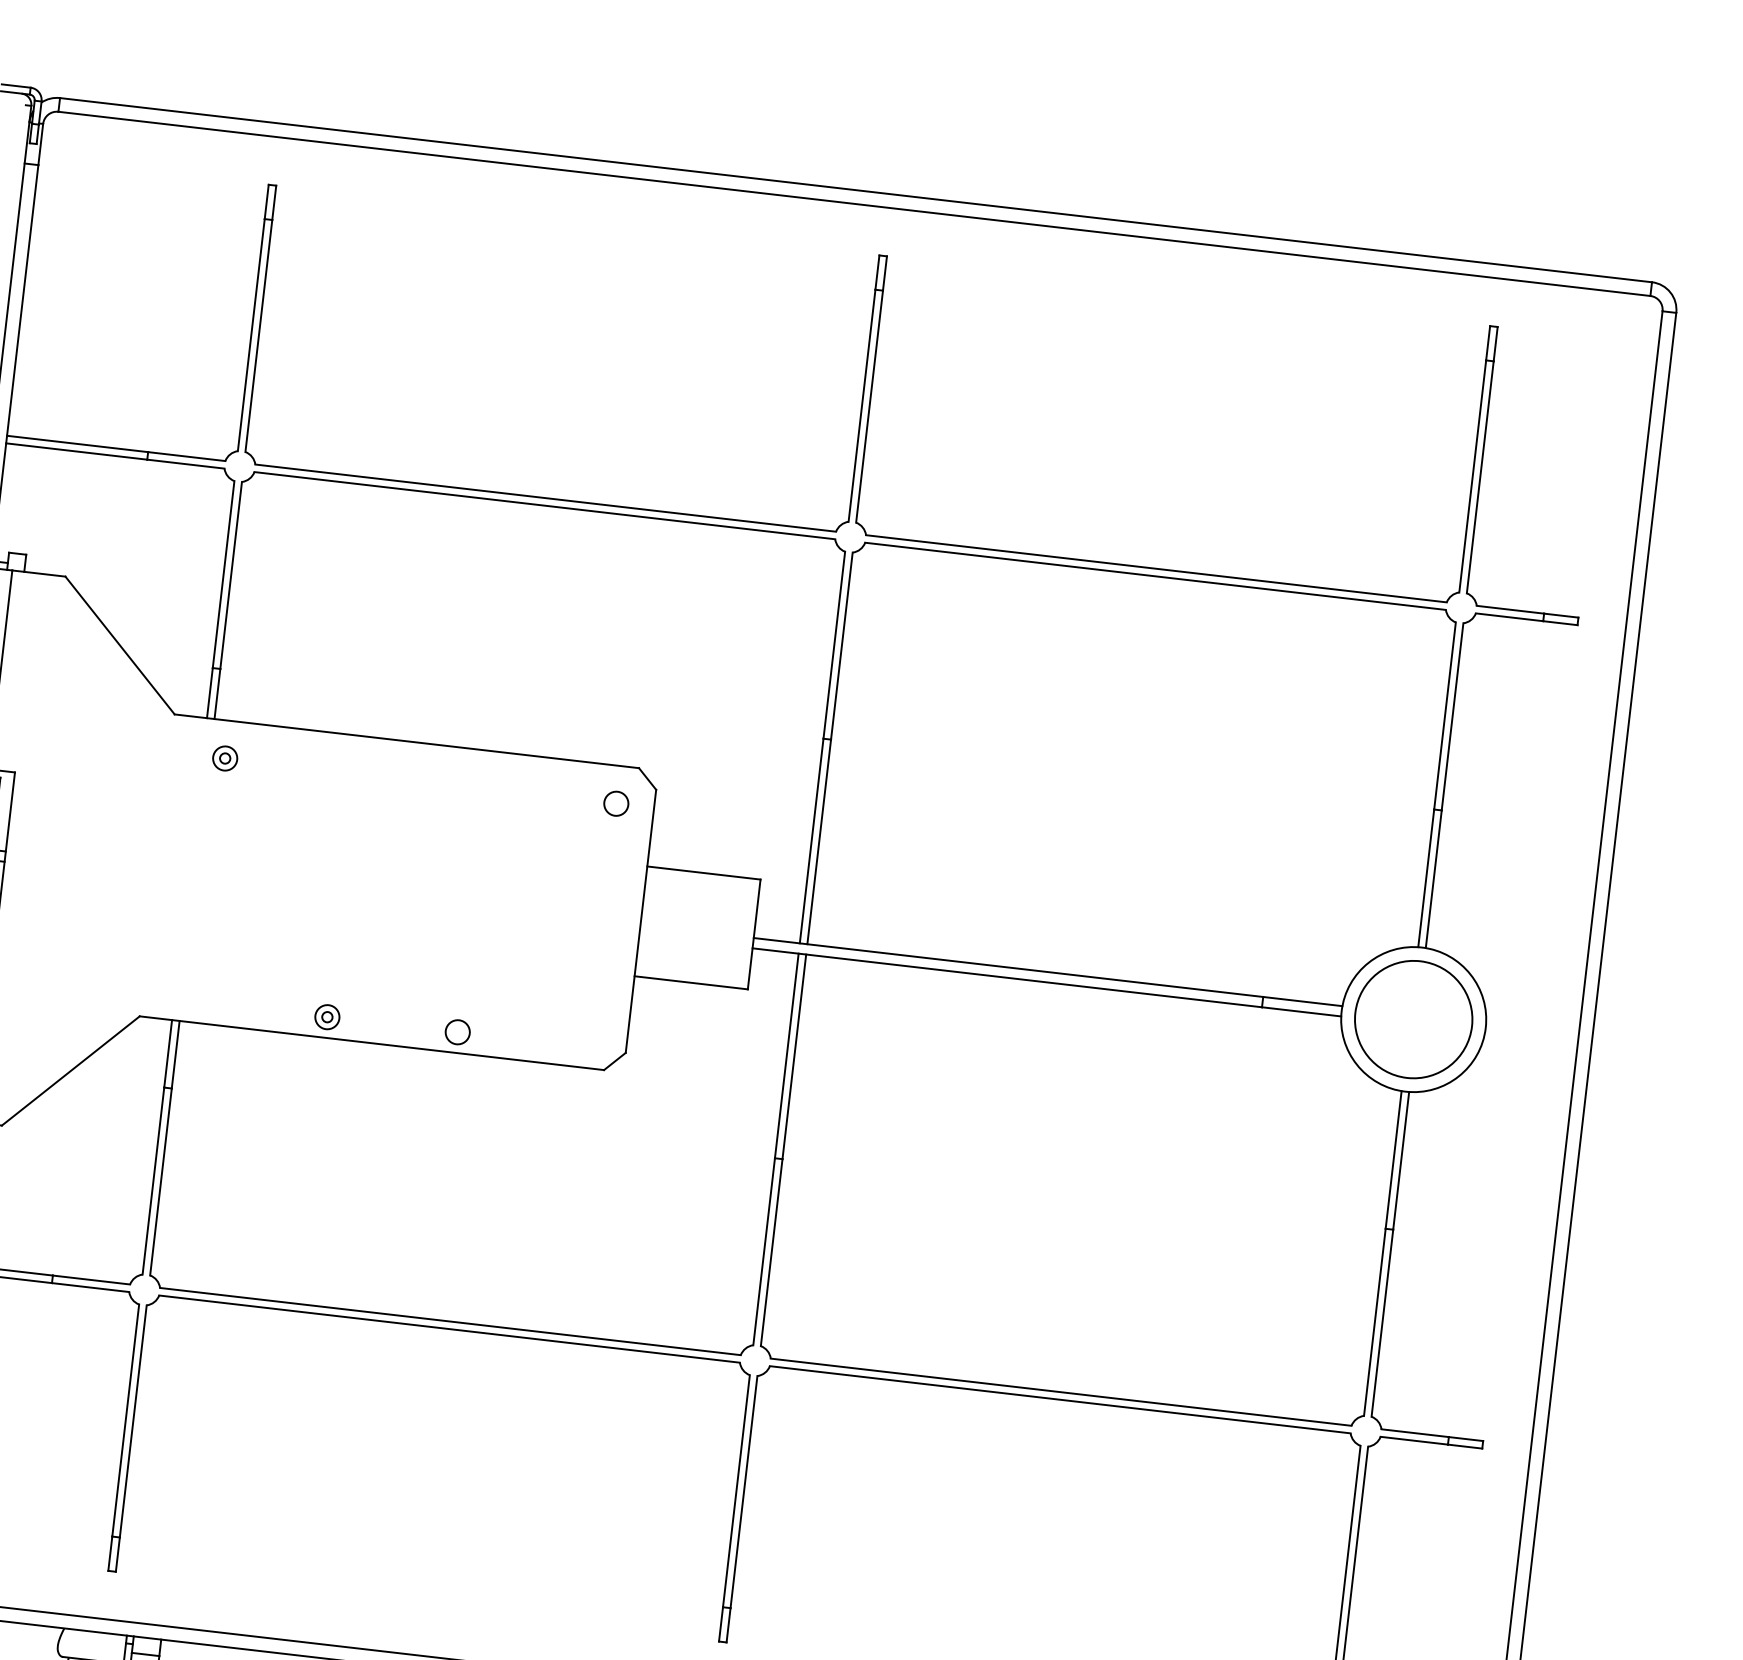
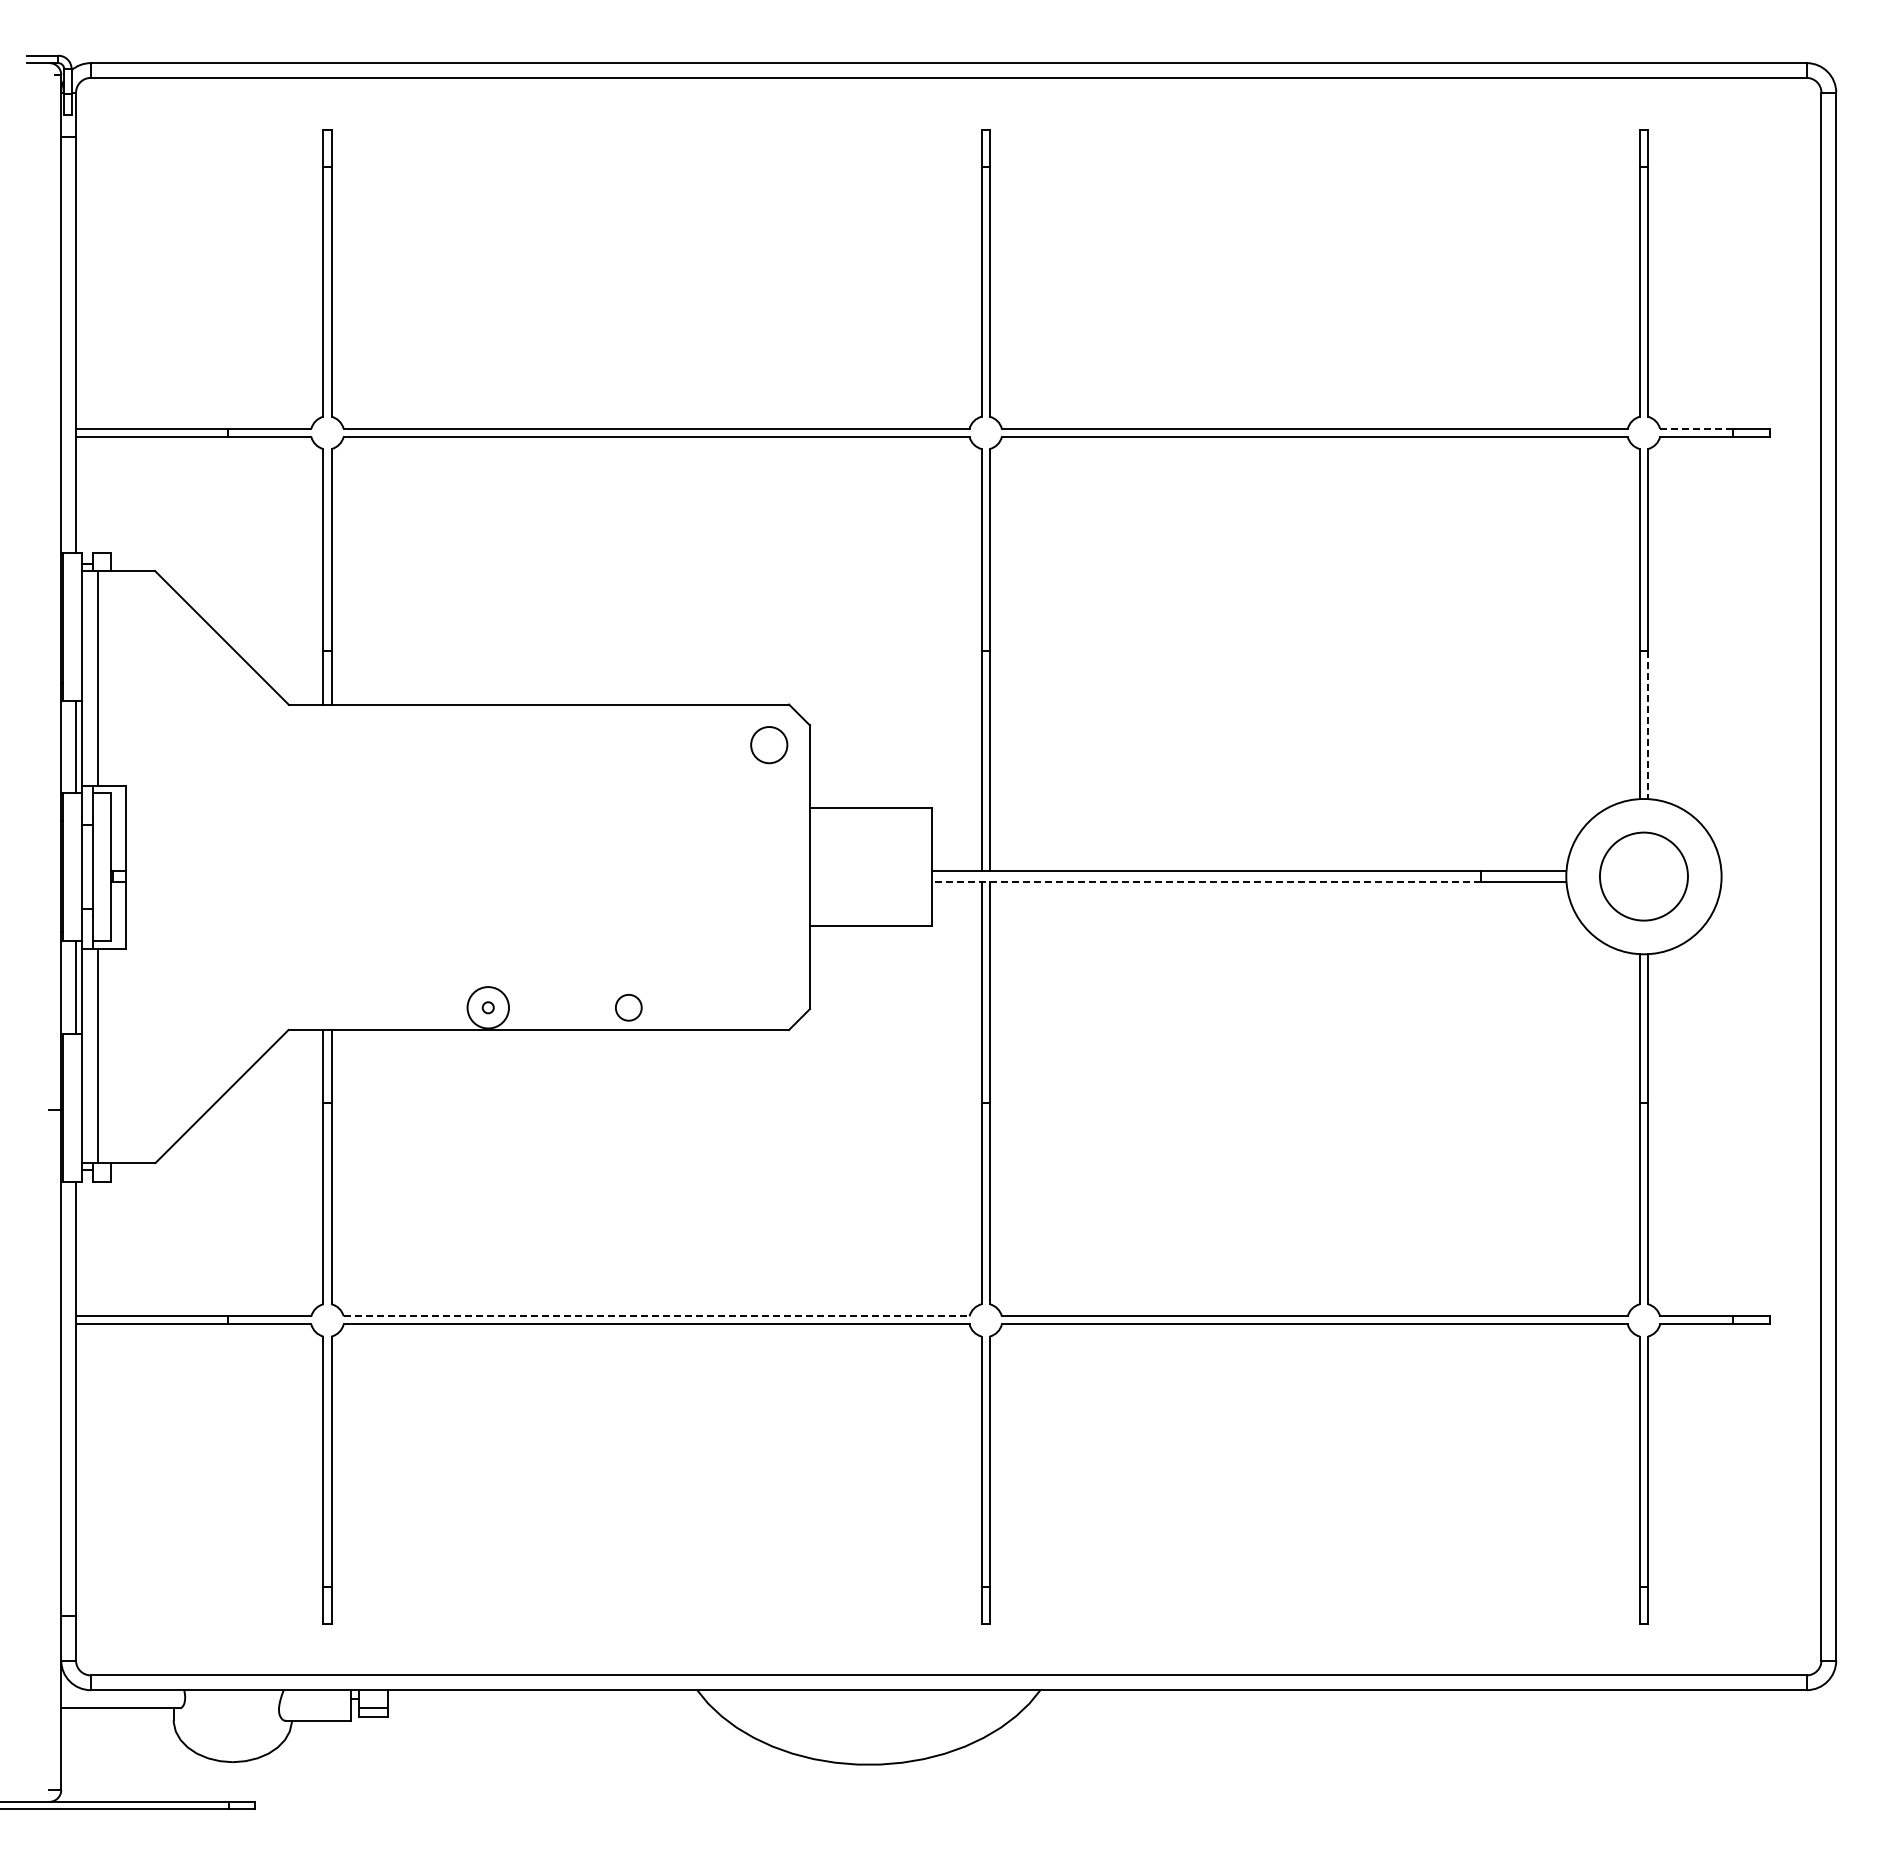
line: (1509, 609) -> (1695, 428), solid -> dashed
part: (224, 758) -> (347, 745), removed
circle: (616, 804) -> (769, 745), size x1.4
line: (1434, 879) -> (1648, 725), solid -> dashed
line: (1007, 978) -> (1206, 882), solid -> dashed
circle: (327, 1016) -> (488, 1007), size x1.6
circle: (1413, 1019) -> (1643, 876), size x0.7
line: (450, 1321) -> (656, 1316), solid -> dashed

